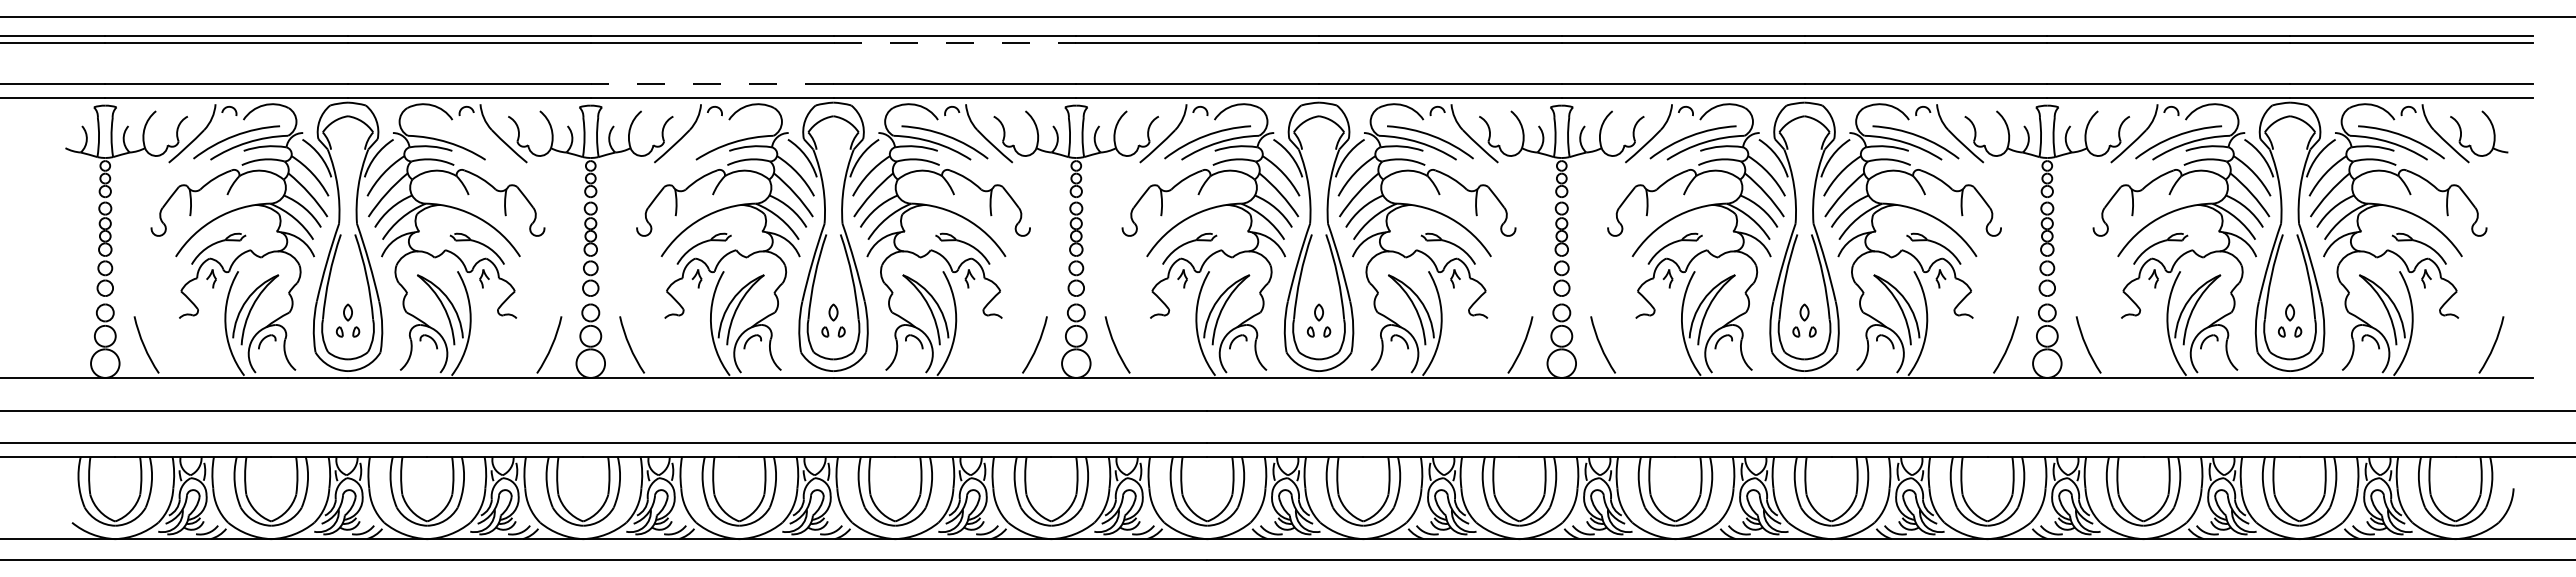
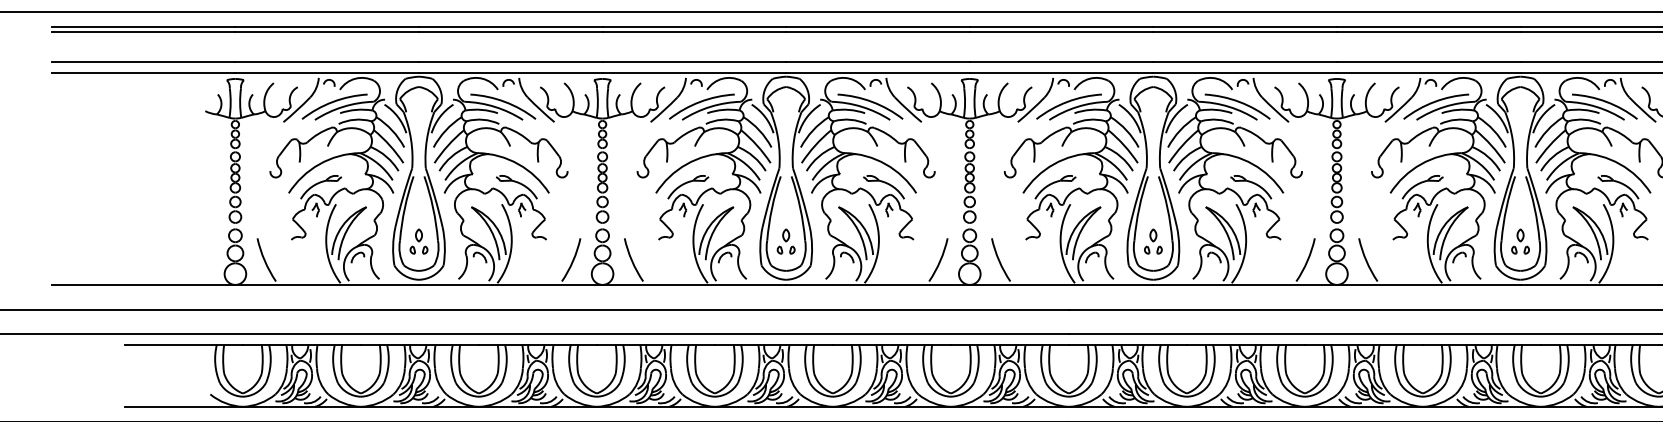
line: (955, 43) -> (878, 31), dashed -> solid
line: (711, 83) -> (693, 62), dashed -> solid
arc: (462, 137) -> (505, 103), added
arc: (719, 137) -> (699, 103), added

